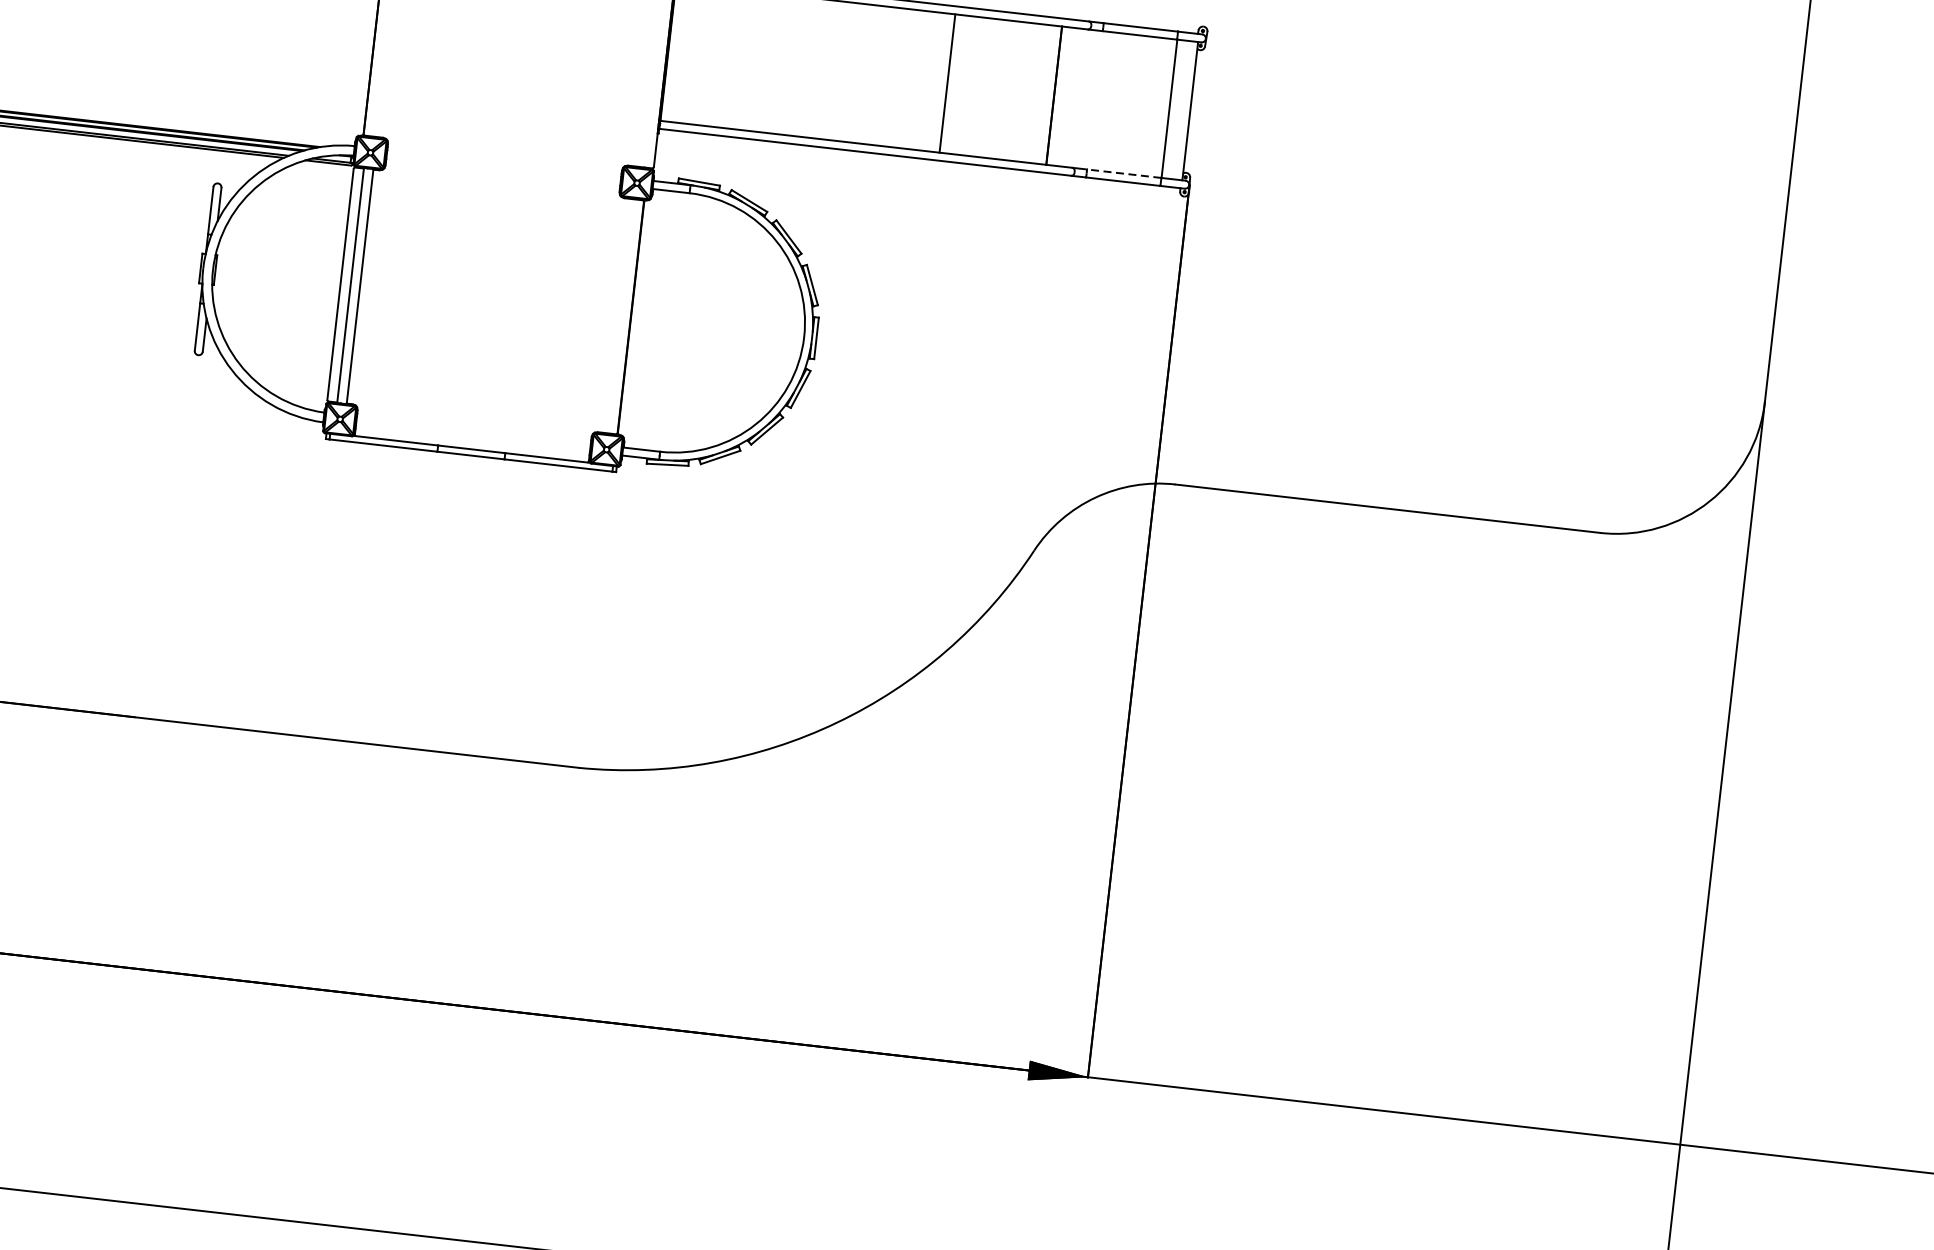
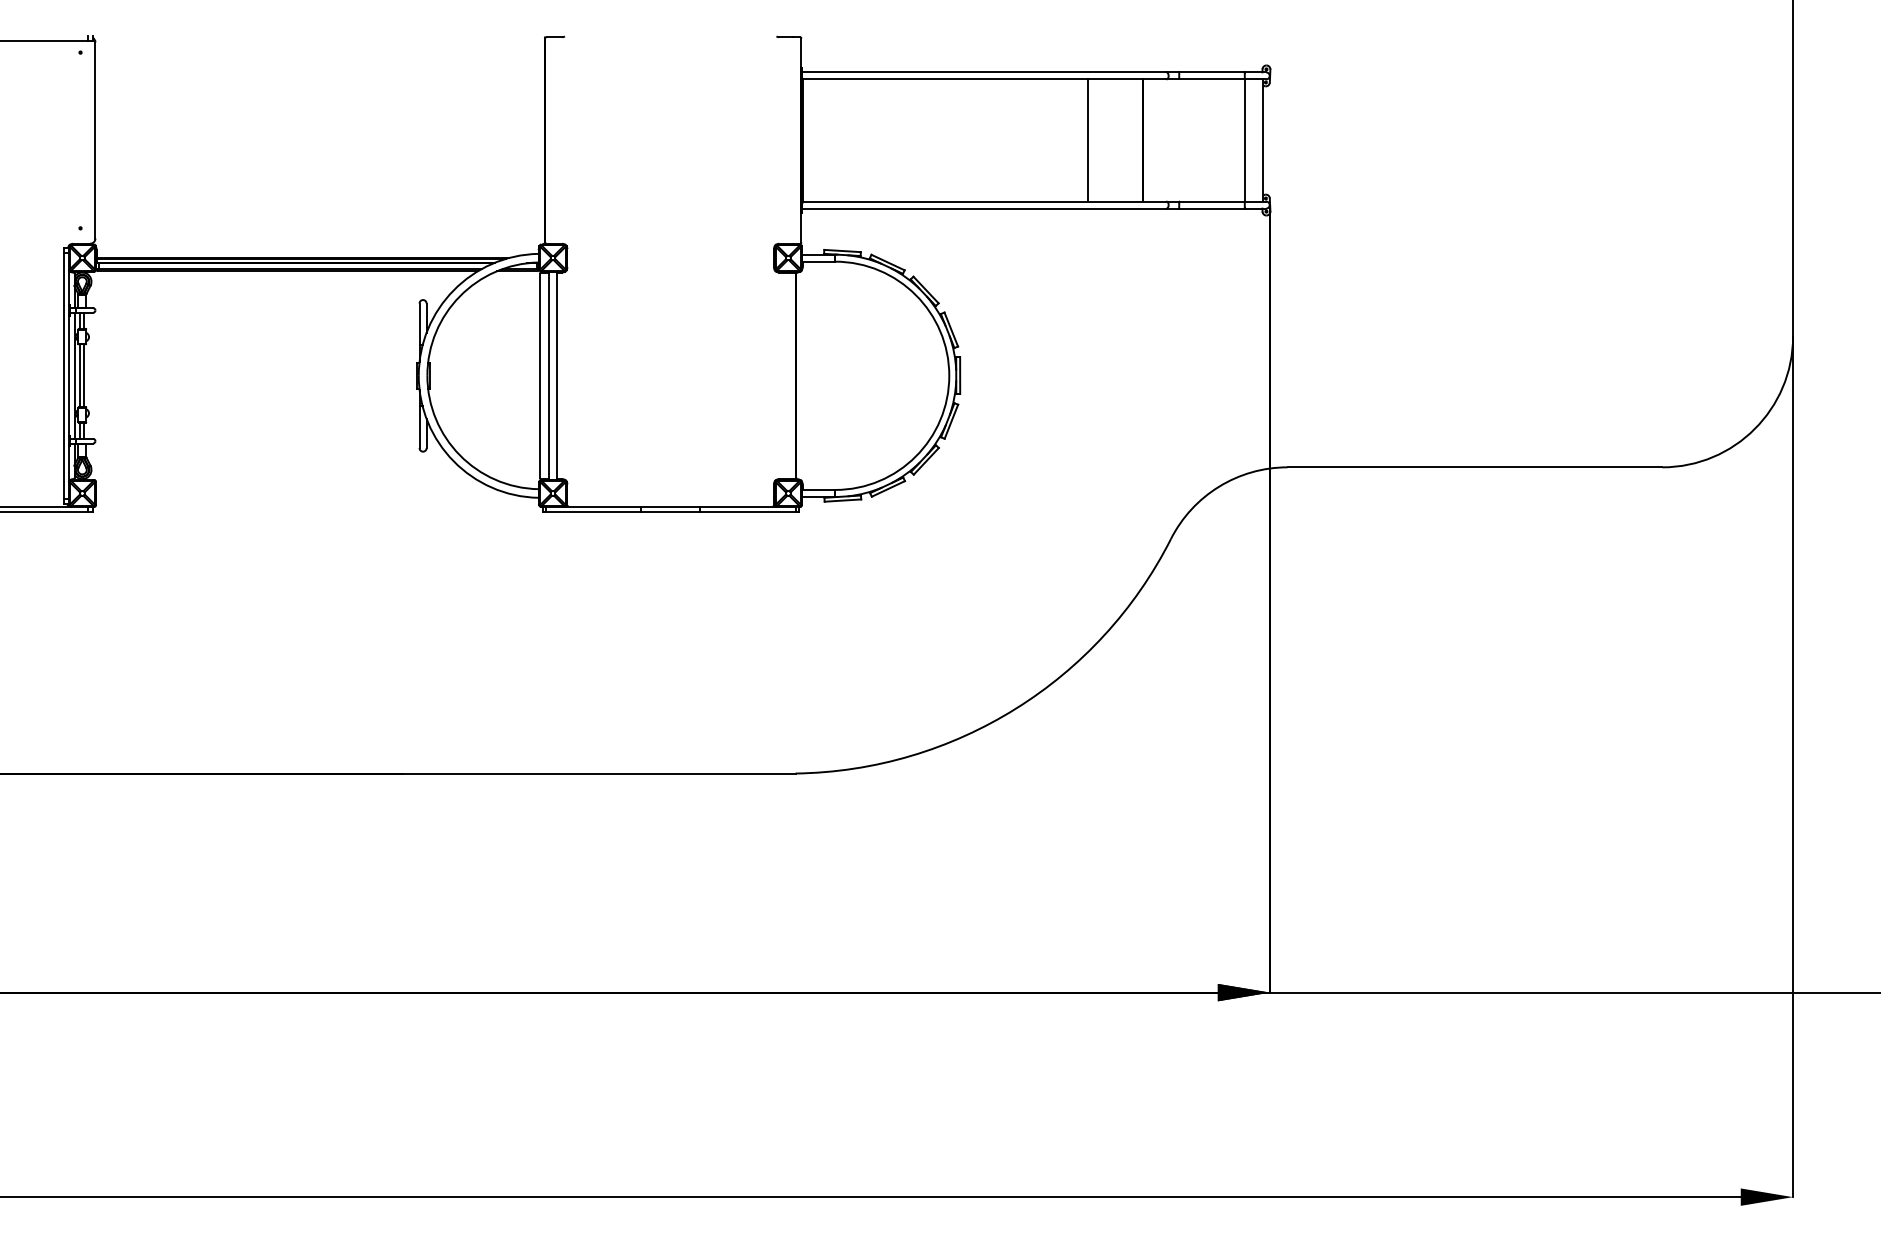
line: (946, 83) -> (1087, 140), moved
line: (1123, 173) -> (1211, 201), dashed -> solid

